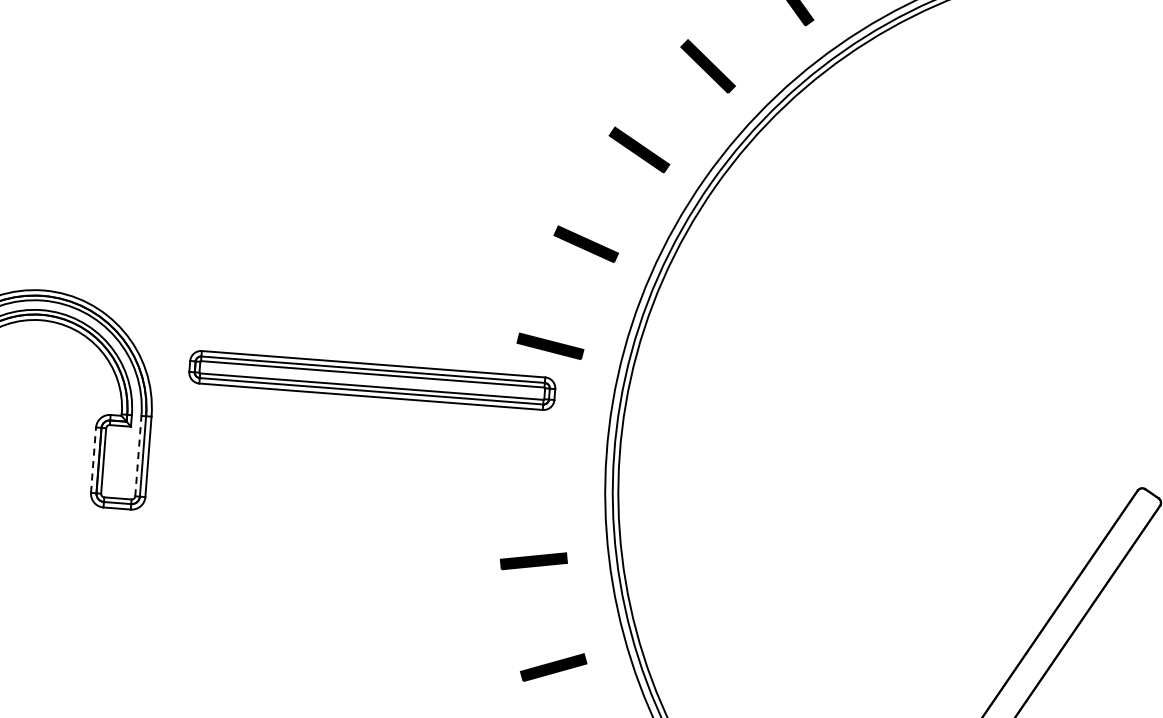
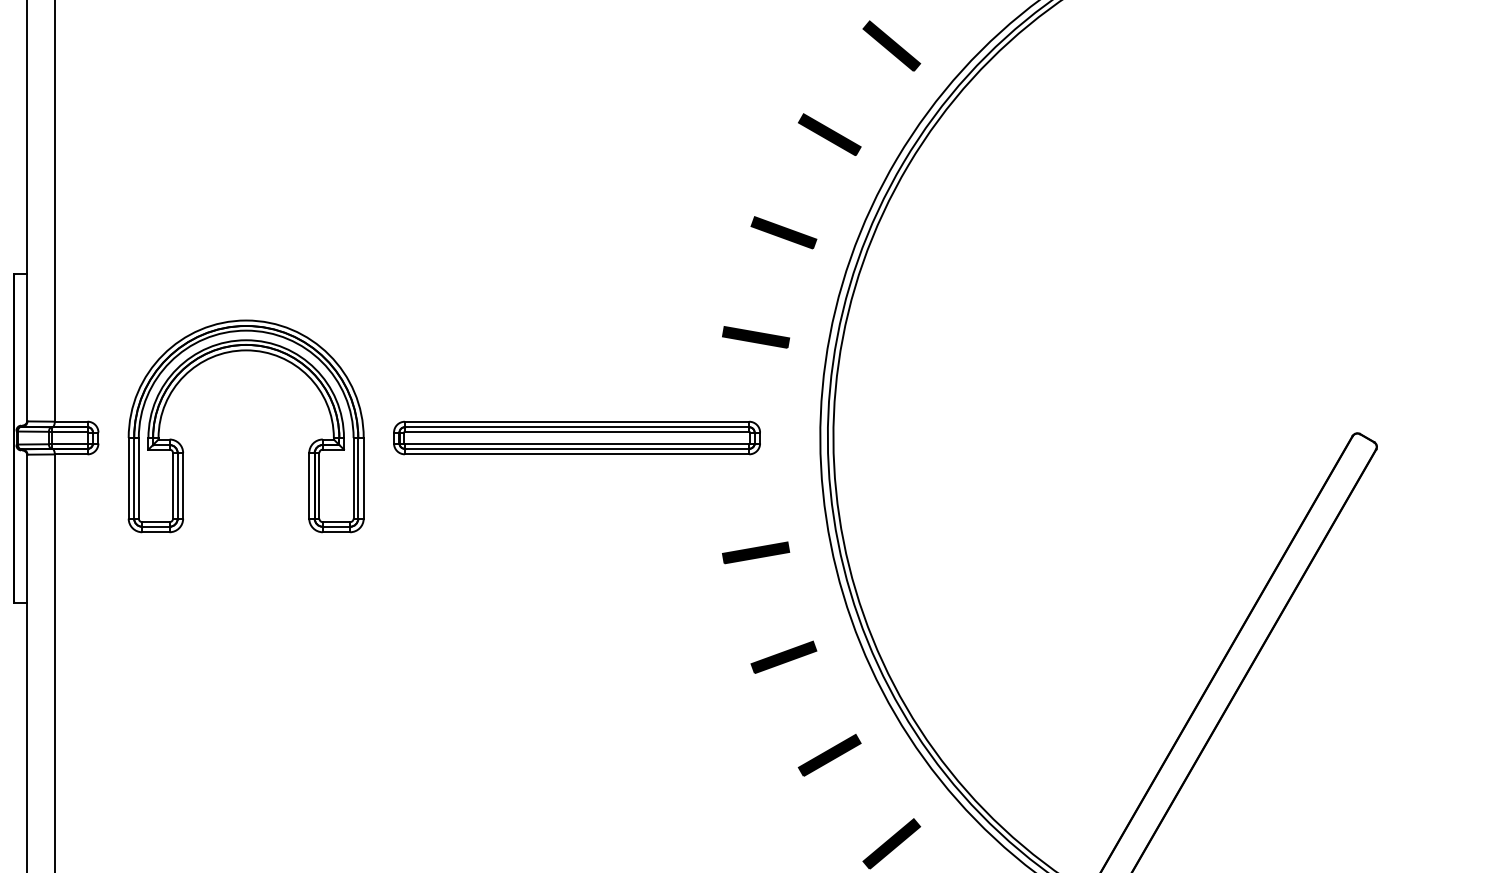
part: (371, 379) -> (576, 437), moved
line: (138, 455) -> (353, 477), dashed -> solid
line: (93, 459) -> (309, 485), dashed -> solid

